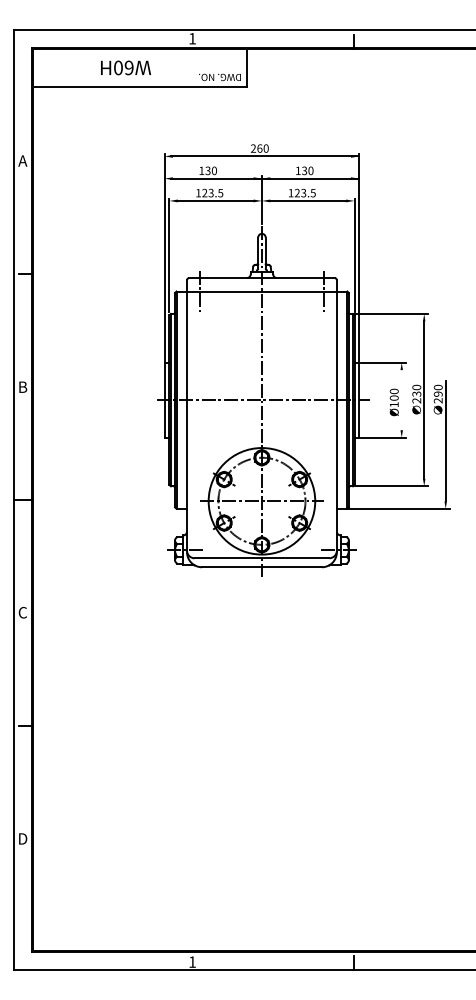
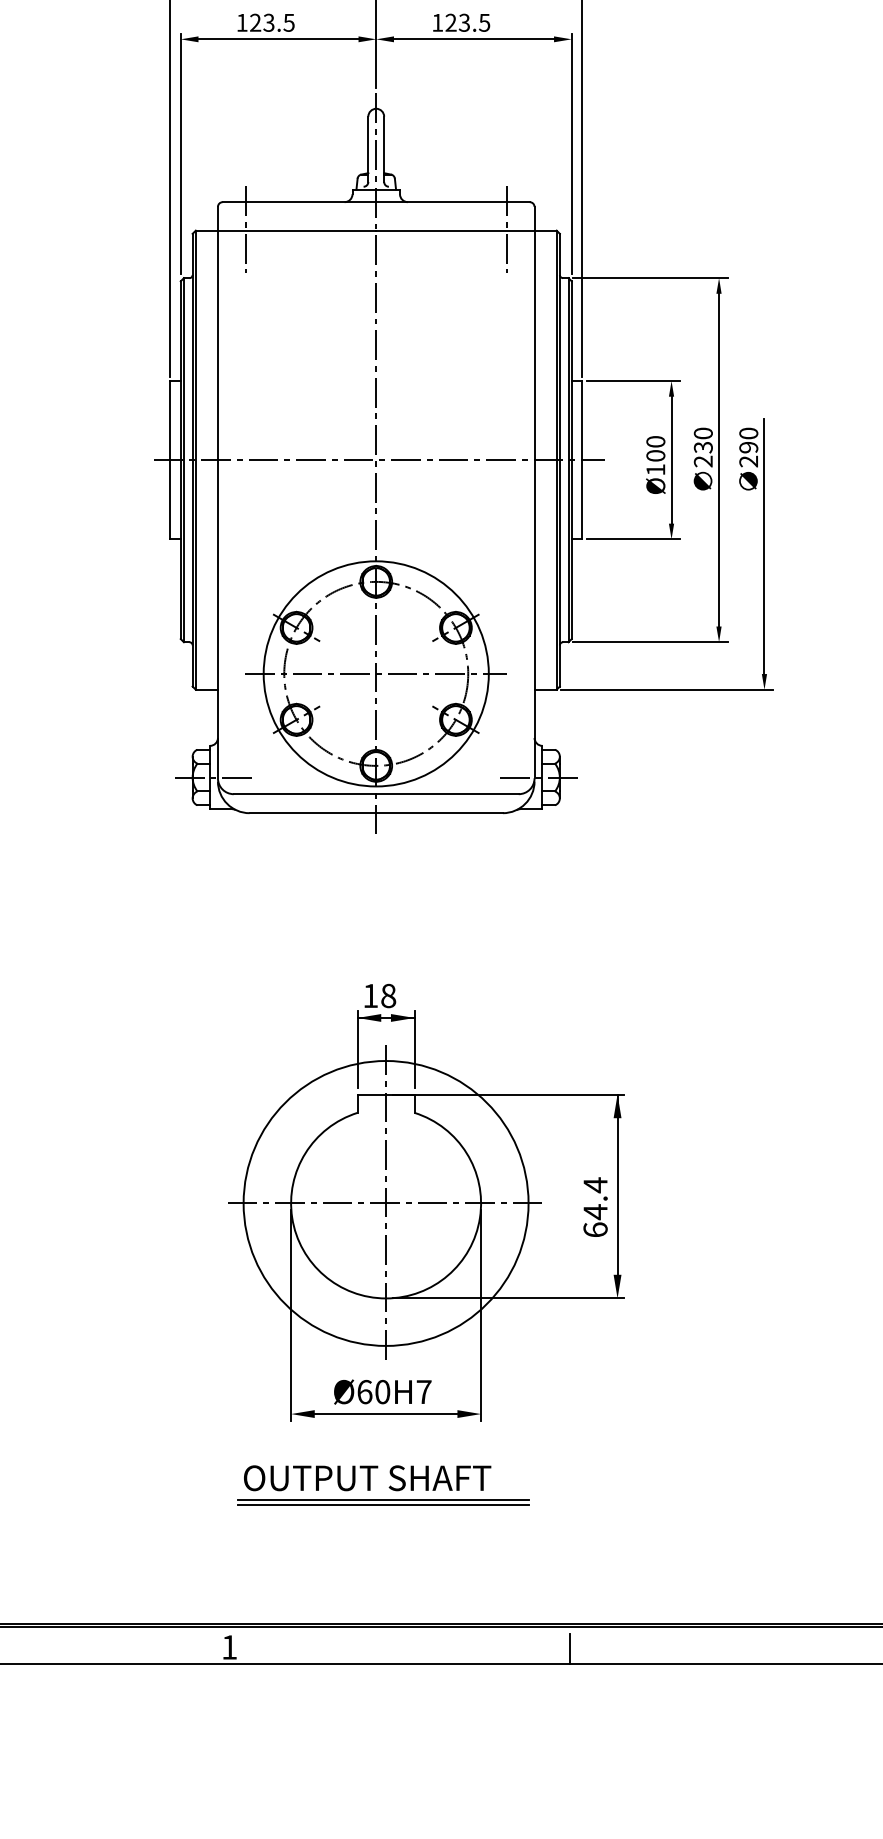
line: (401, 400) -> (671, 460), added
part: (285, 751) -> (425, 1202), added
part: (264, 885) -> (381, 1485), added

